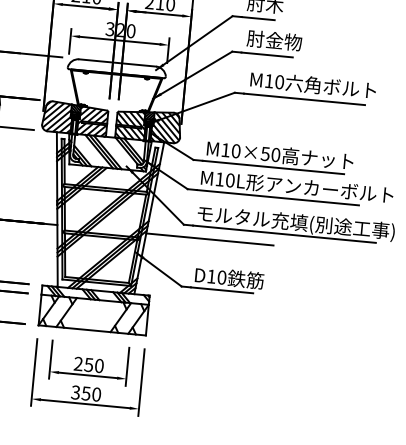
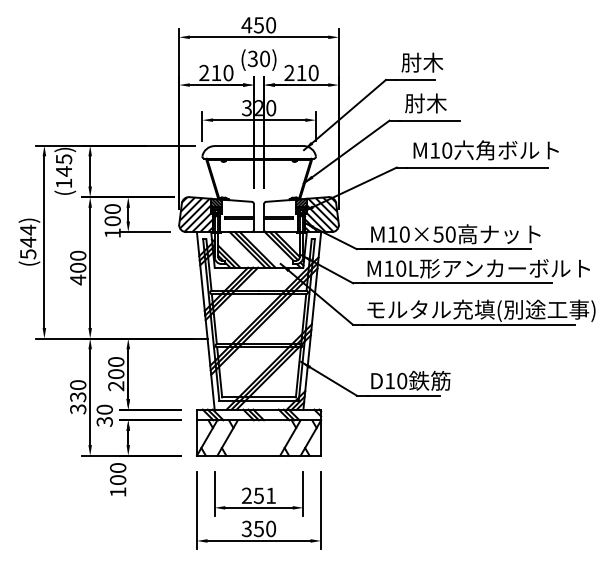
text: (283, 41) -> (447, 103), 肘金物 -> 肘木
hatch: (92, 121) -> (236, 215), removed
hatch: (131, 124) -> (281, 215), removed
line: (209, 239) -> (383, 338), removed
text: (99, 365) -> (271, 495), 250 -> 251

